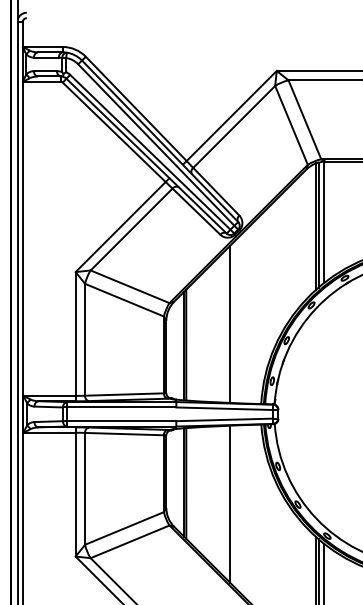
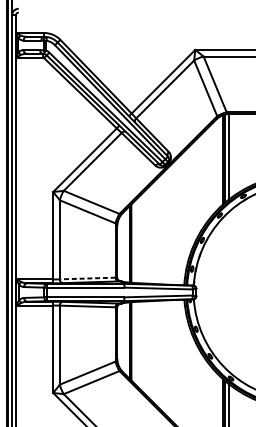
line: (230, 323) -> (162, 228), removed
line: (124, 394) -> (87, 278), solid -> dashed
line: (230, 503) -> (162, 355), removed

